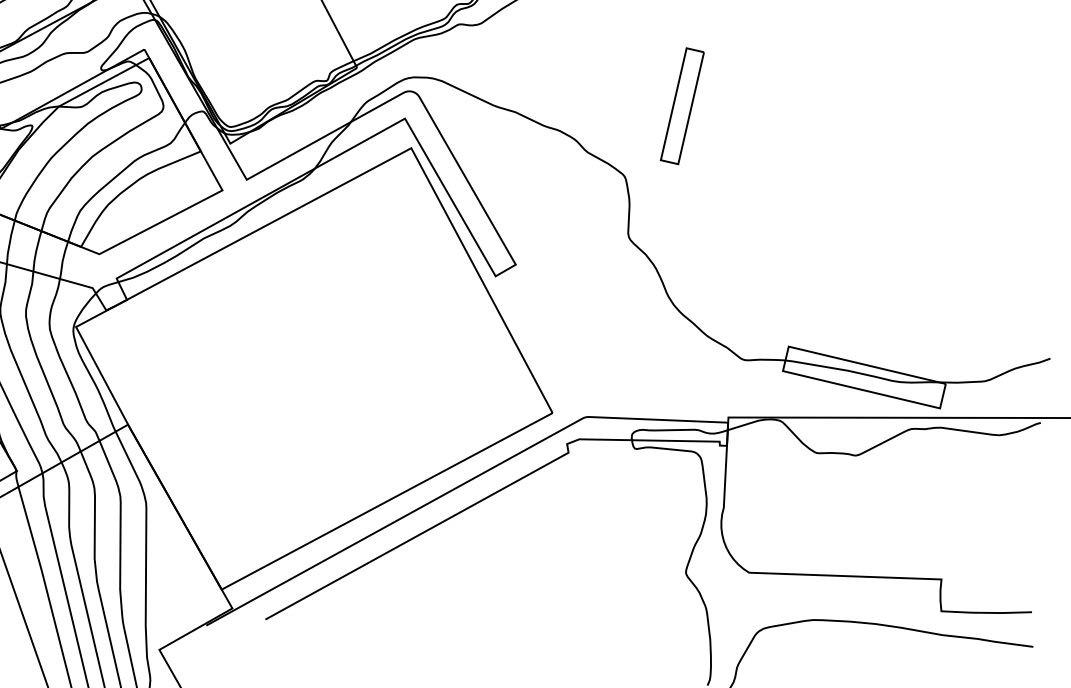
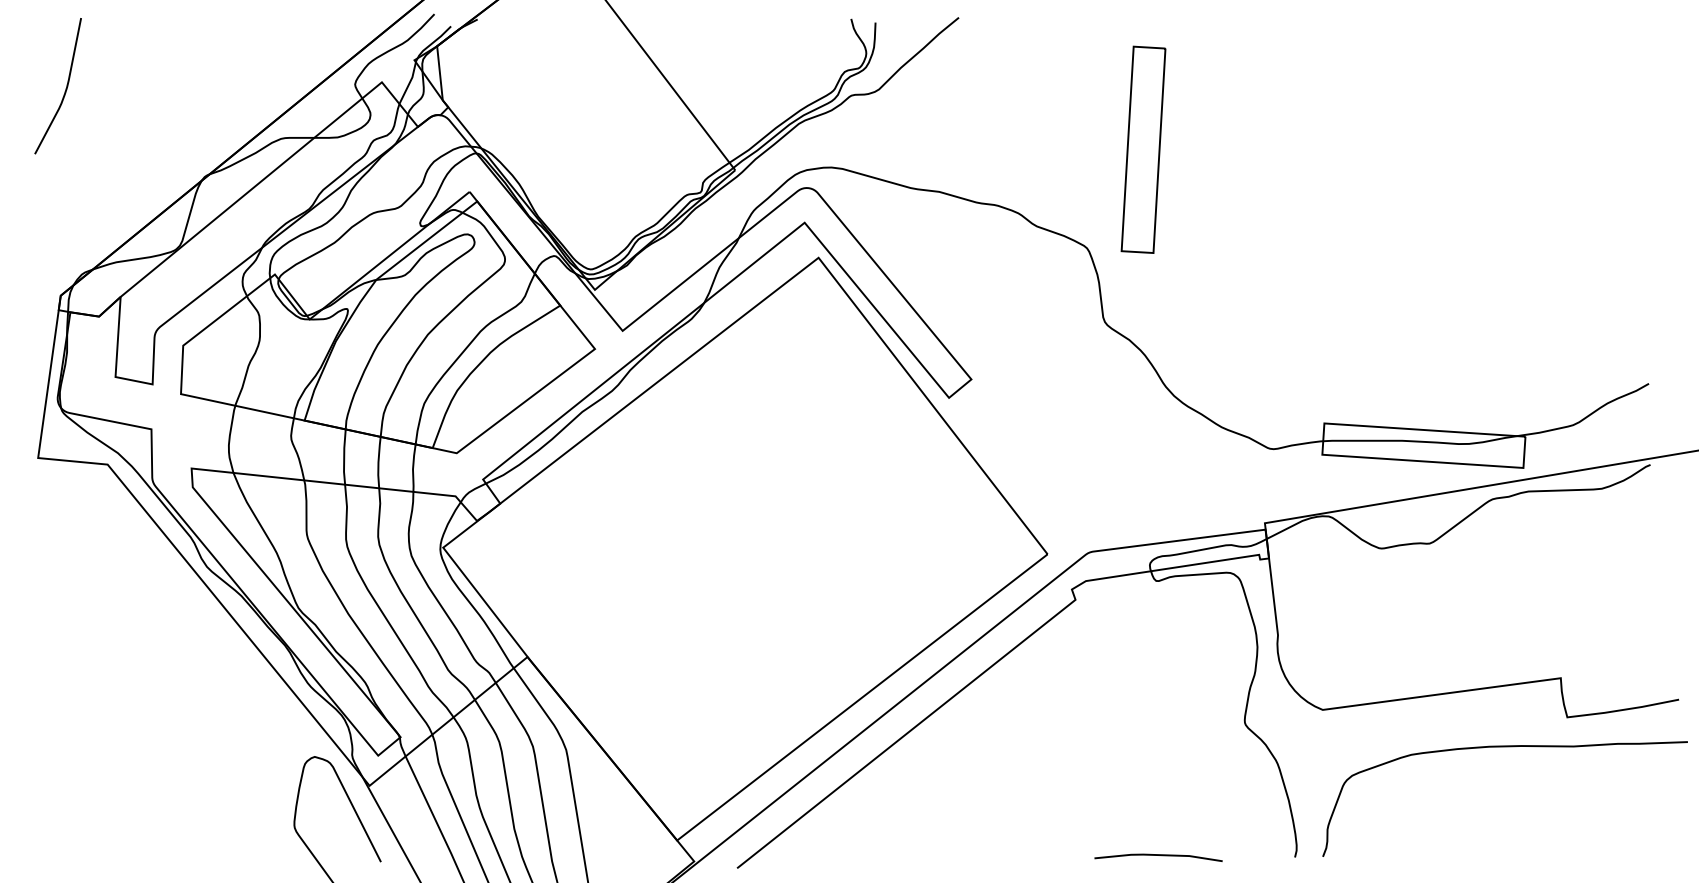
part: (682, 106) -> (1143, 149), size x1.43
line: (599, 665) -> (1158, 855), added

